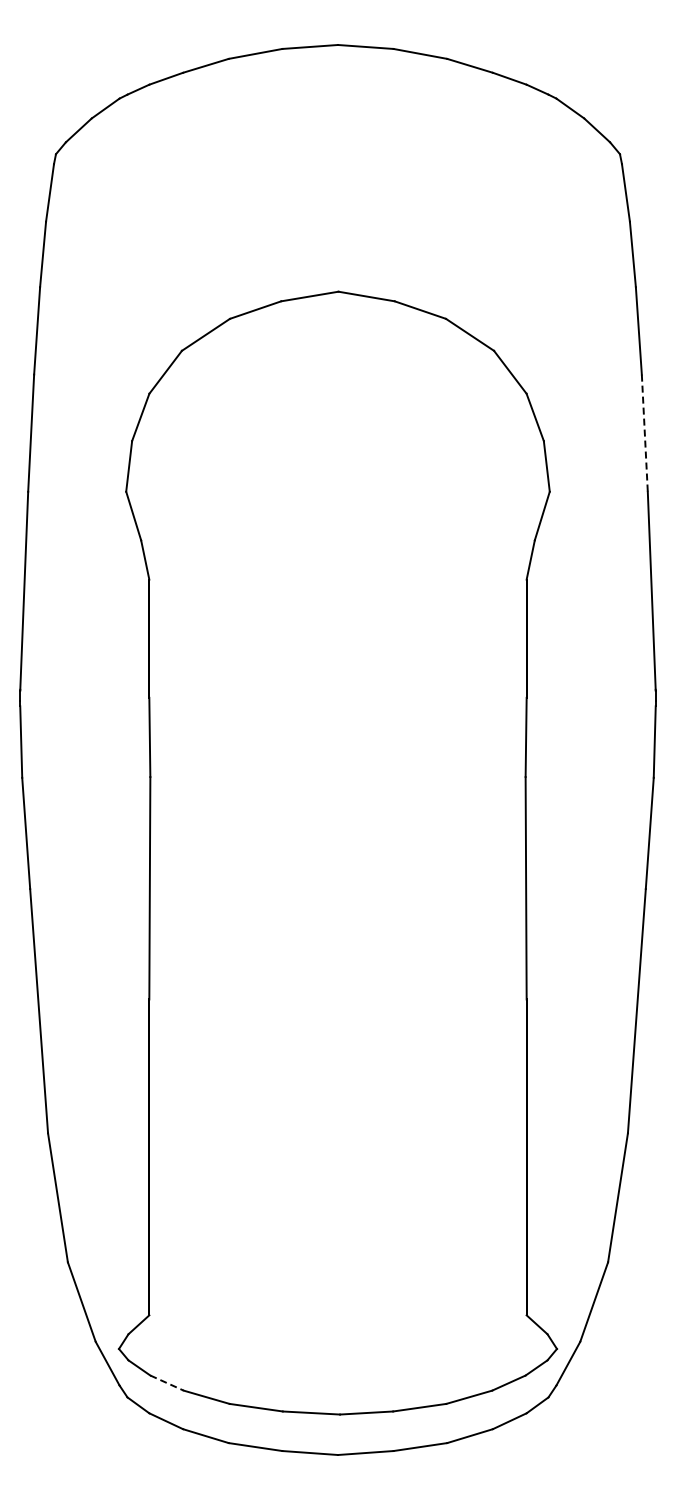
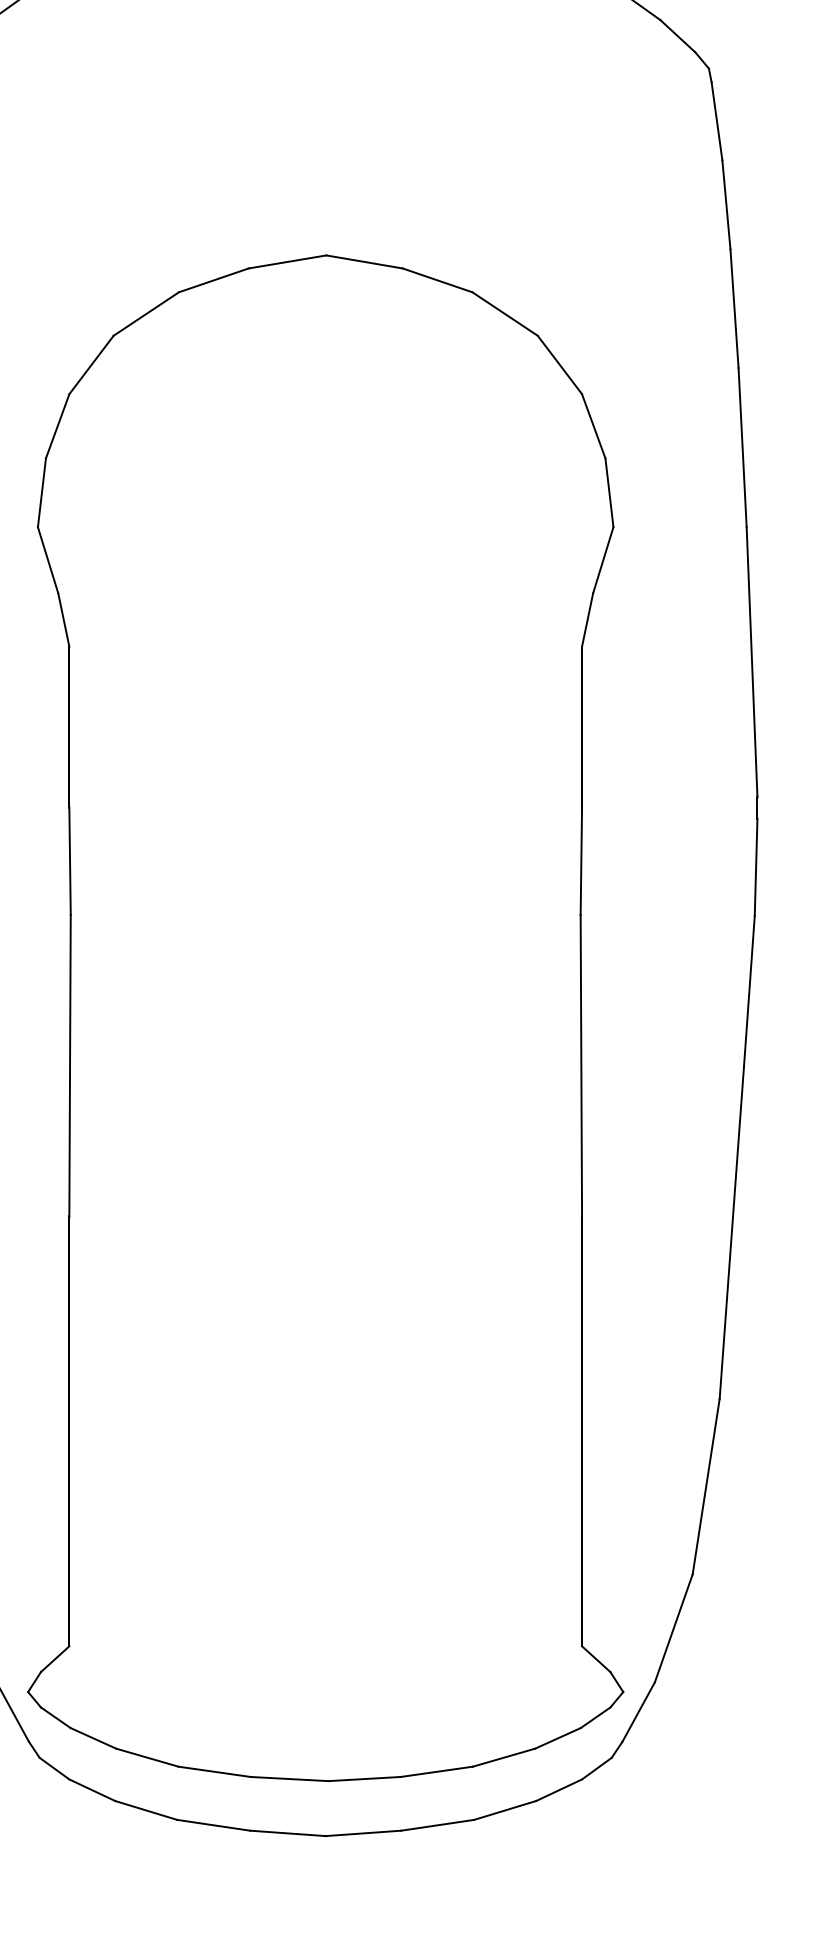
line: (644, 433) -> (742, 448), dashed -> solid
line: (167, 1383) -> (94, 1738), dashed -> solid

